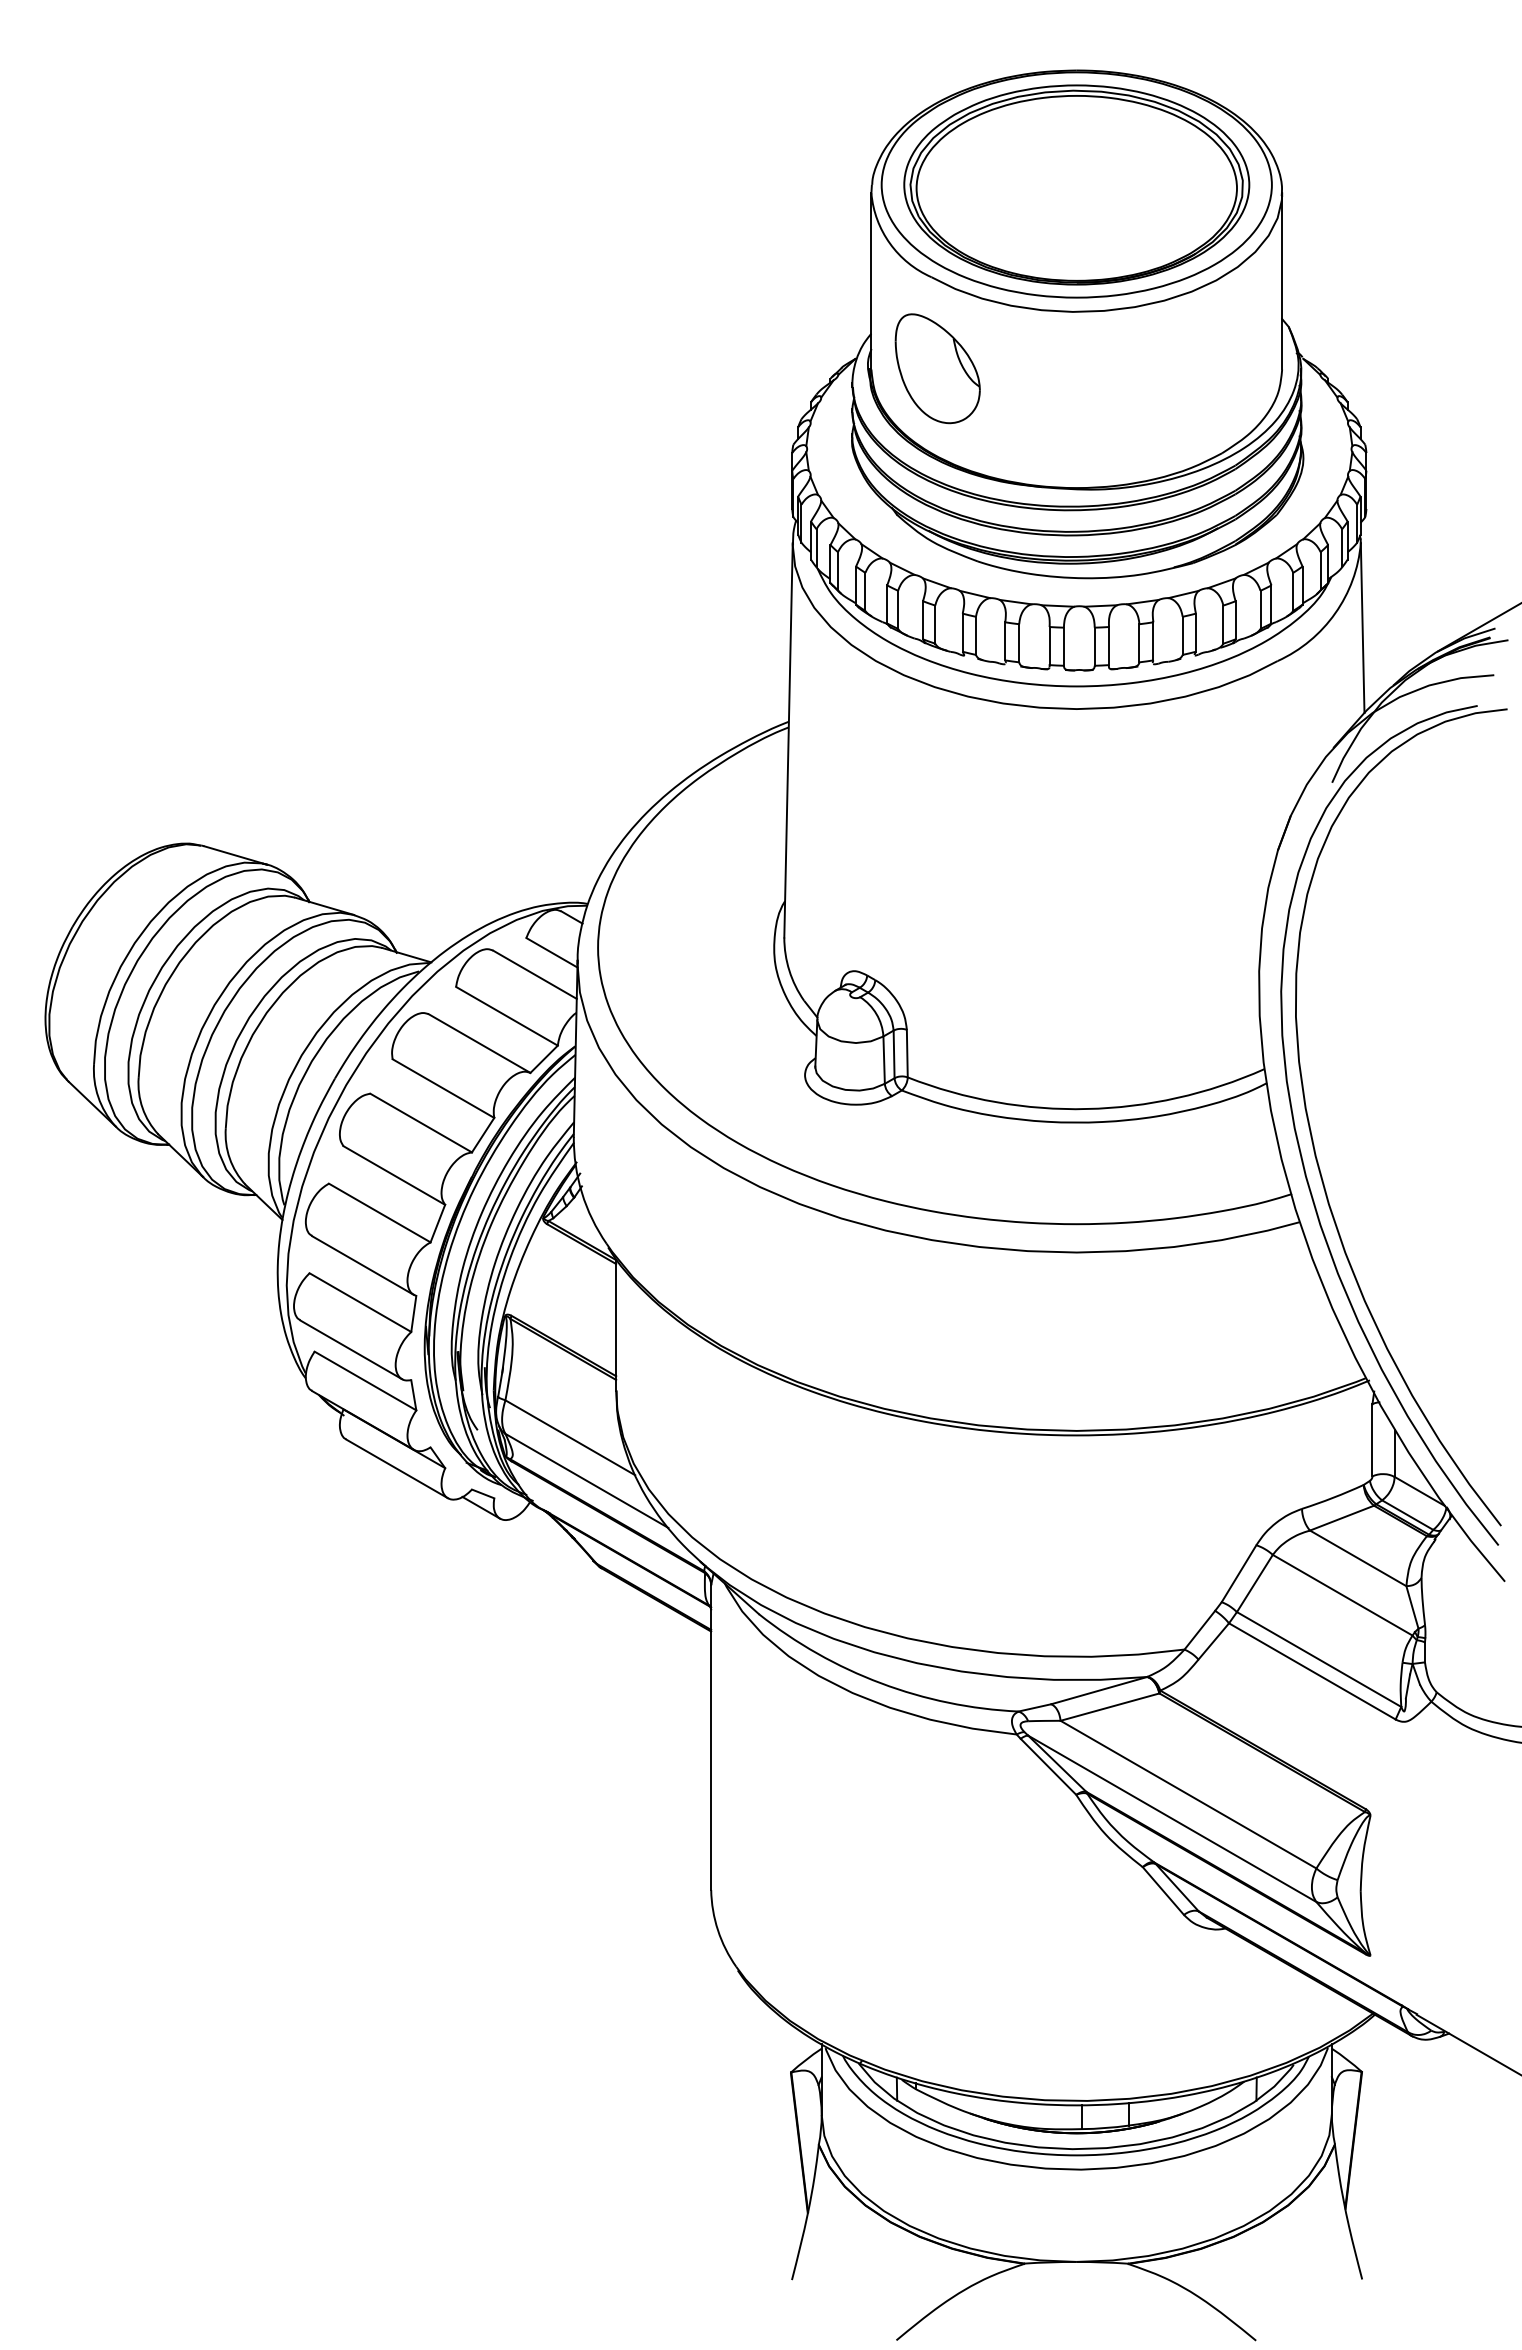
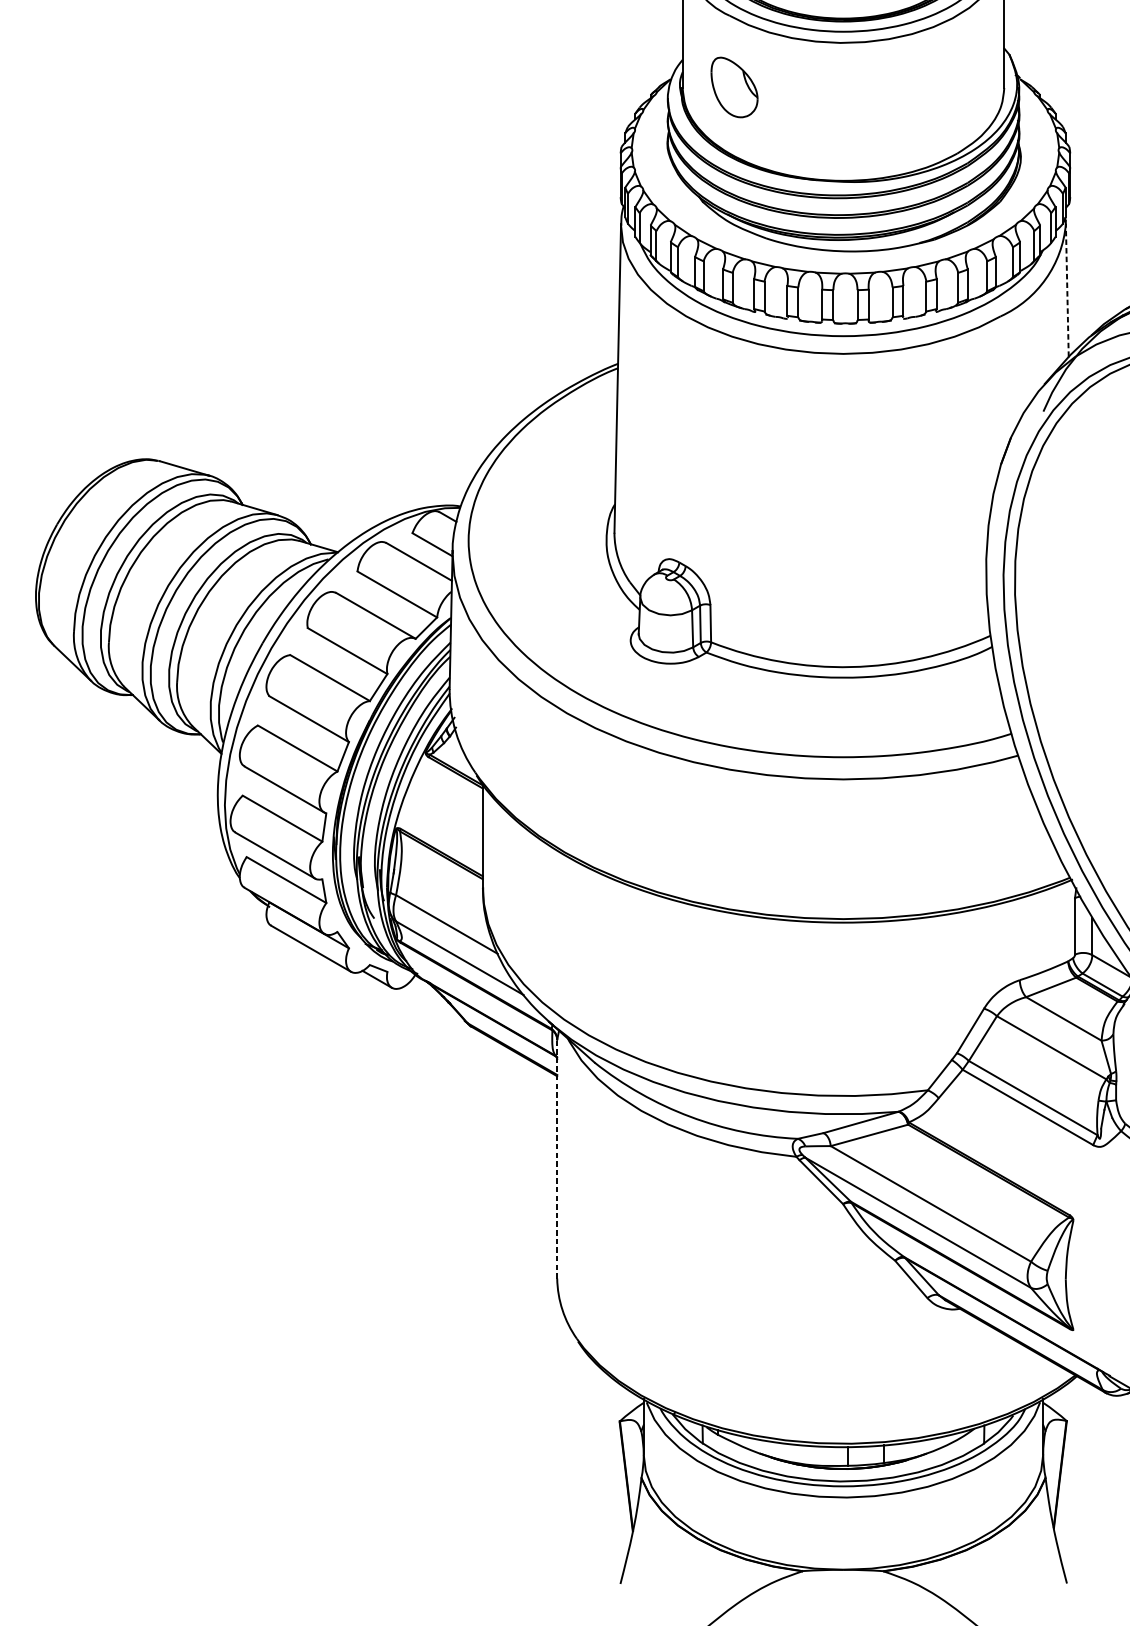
part: (937, 368) -> (734, 87), size x0.7
line: (1362, 627) -> (1067, 290), solid -> dashed
line: (711, 1738) -> (557, 1159), solid -> dashed

